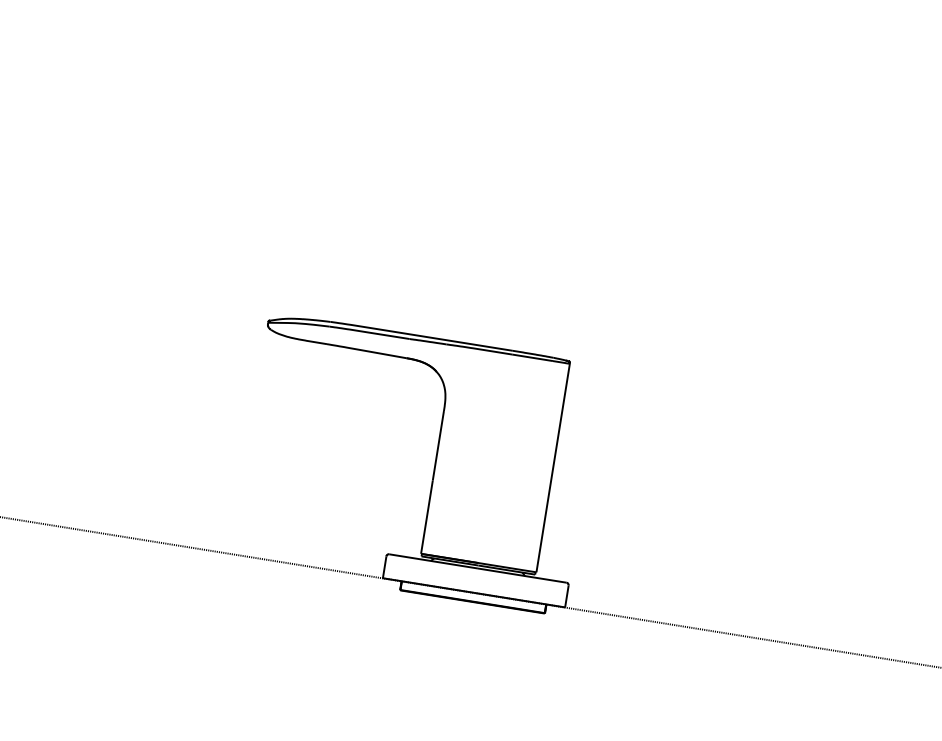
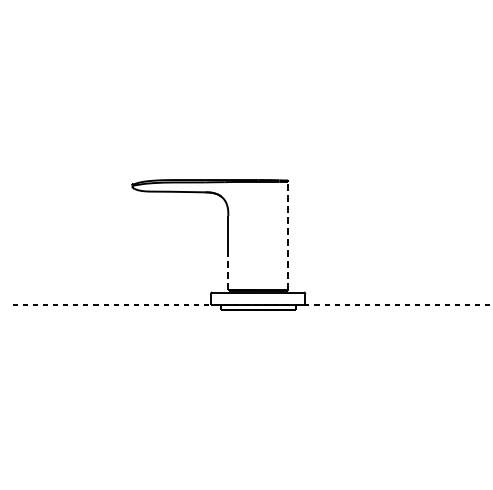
line: (554, 467) -> (288, 235), solid -> dashed
line: (427, 516) -> (228, 270), solid -> dashed

